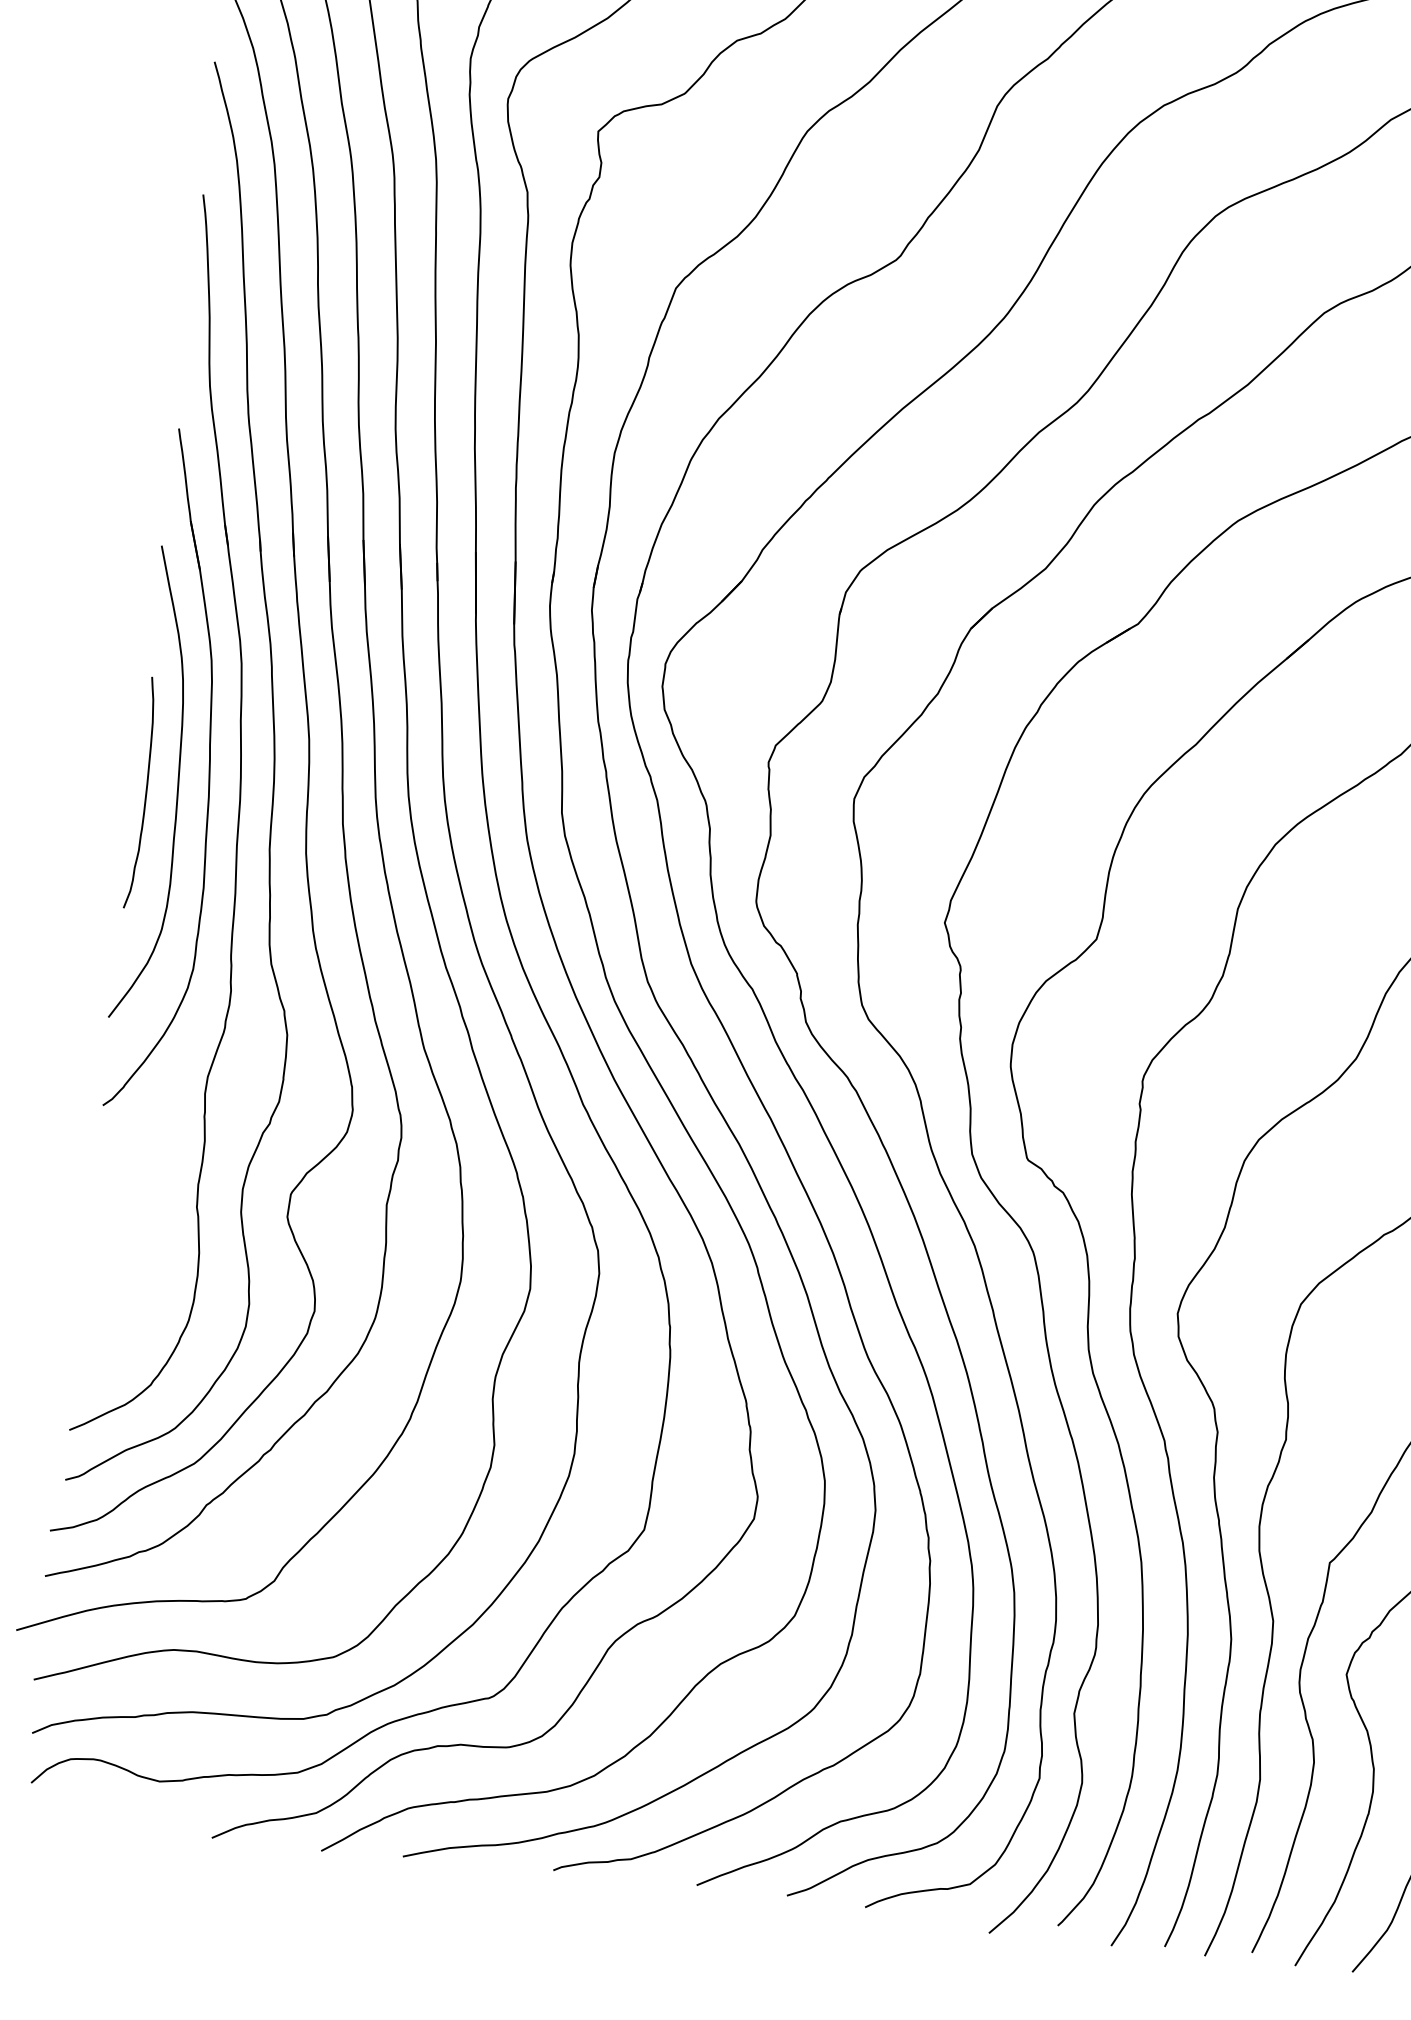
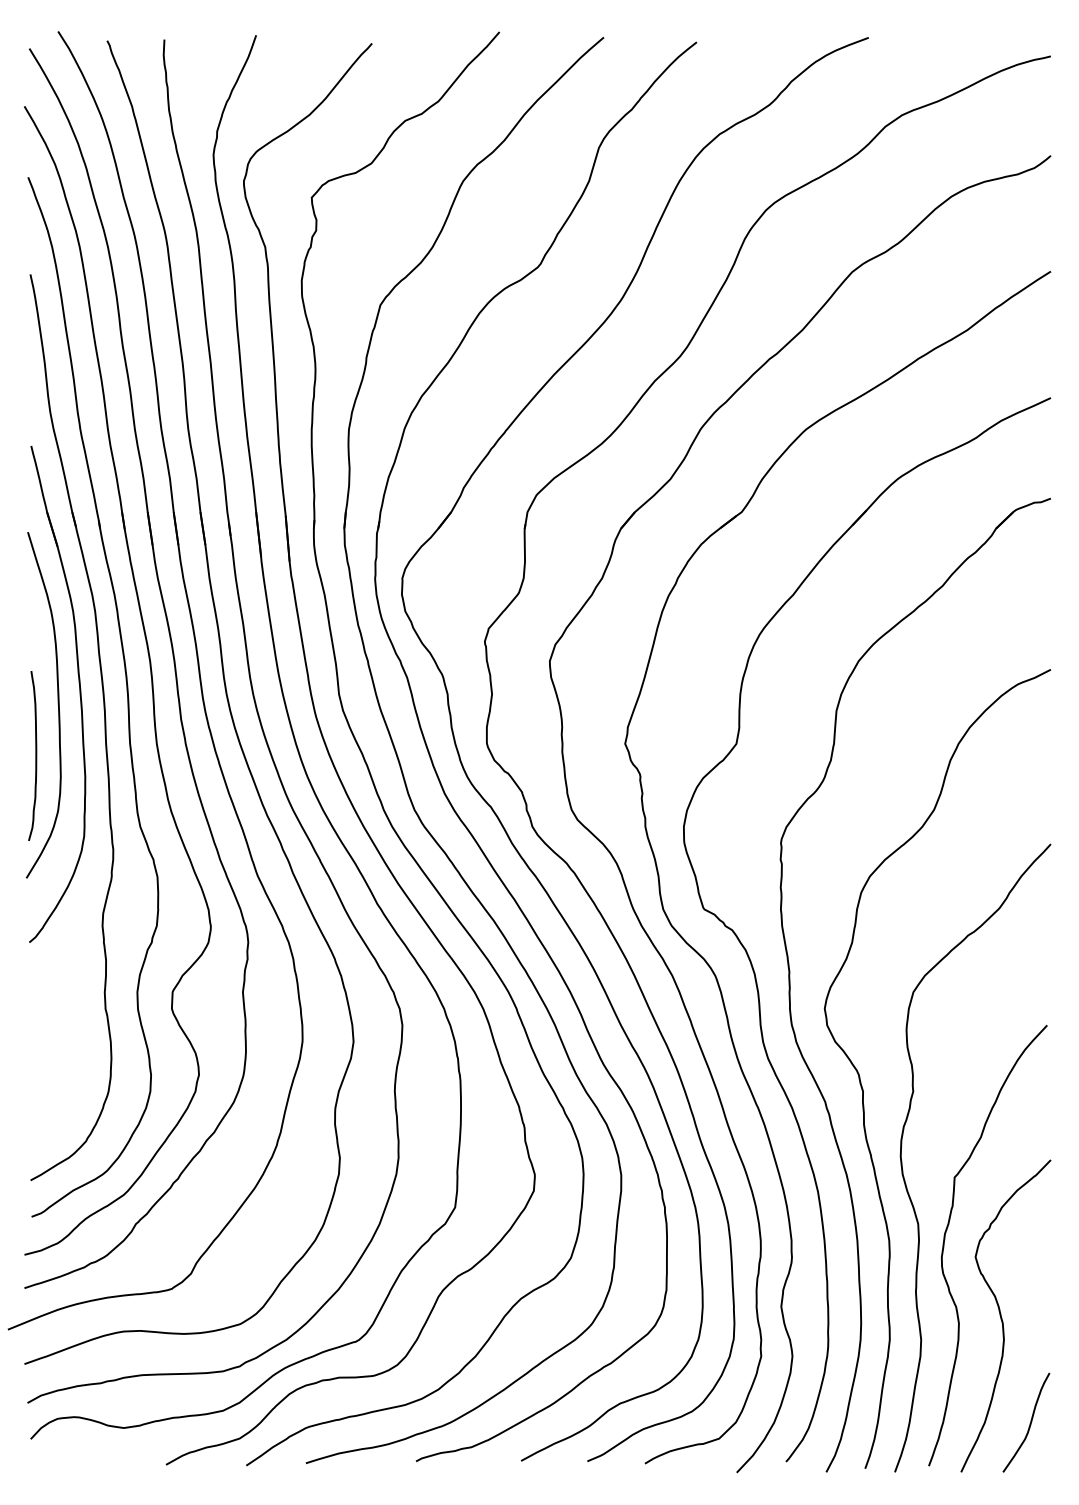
curve: (145, 792) -> (35, 755), moved

